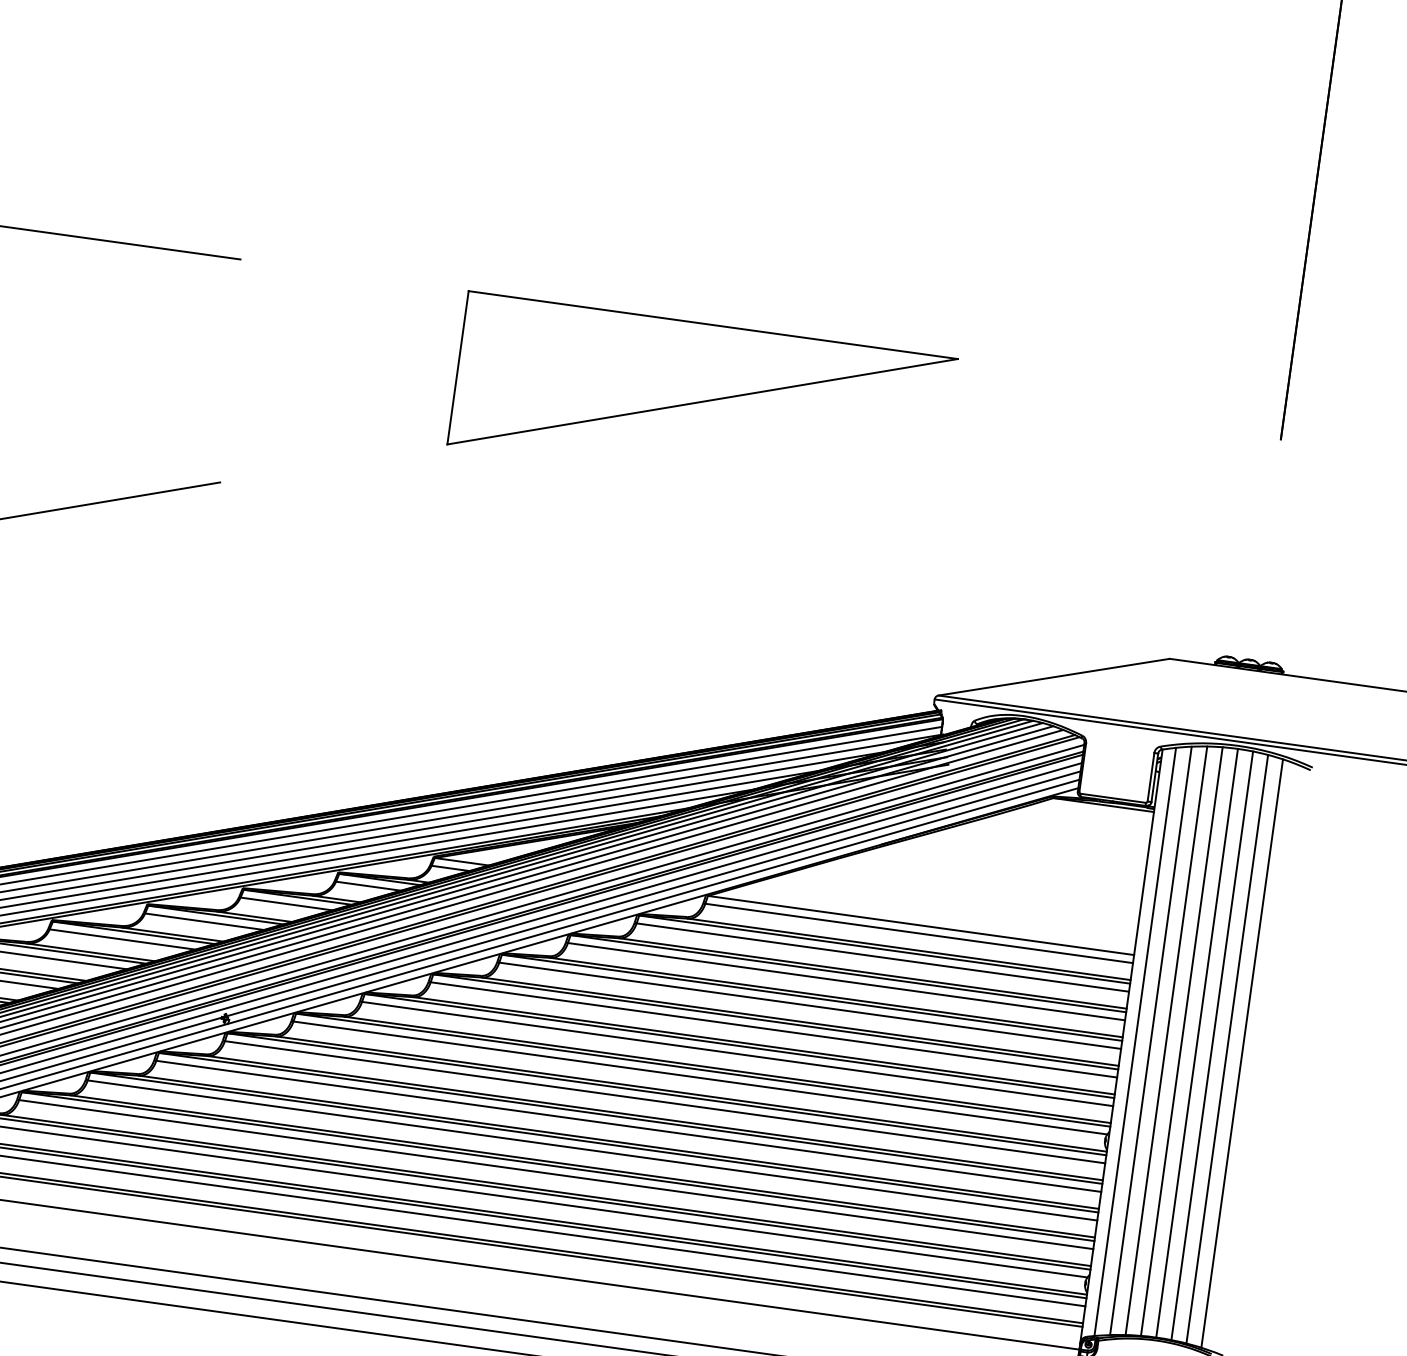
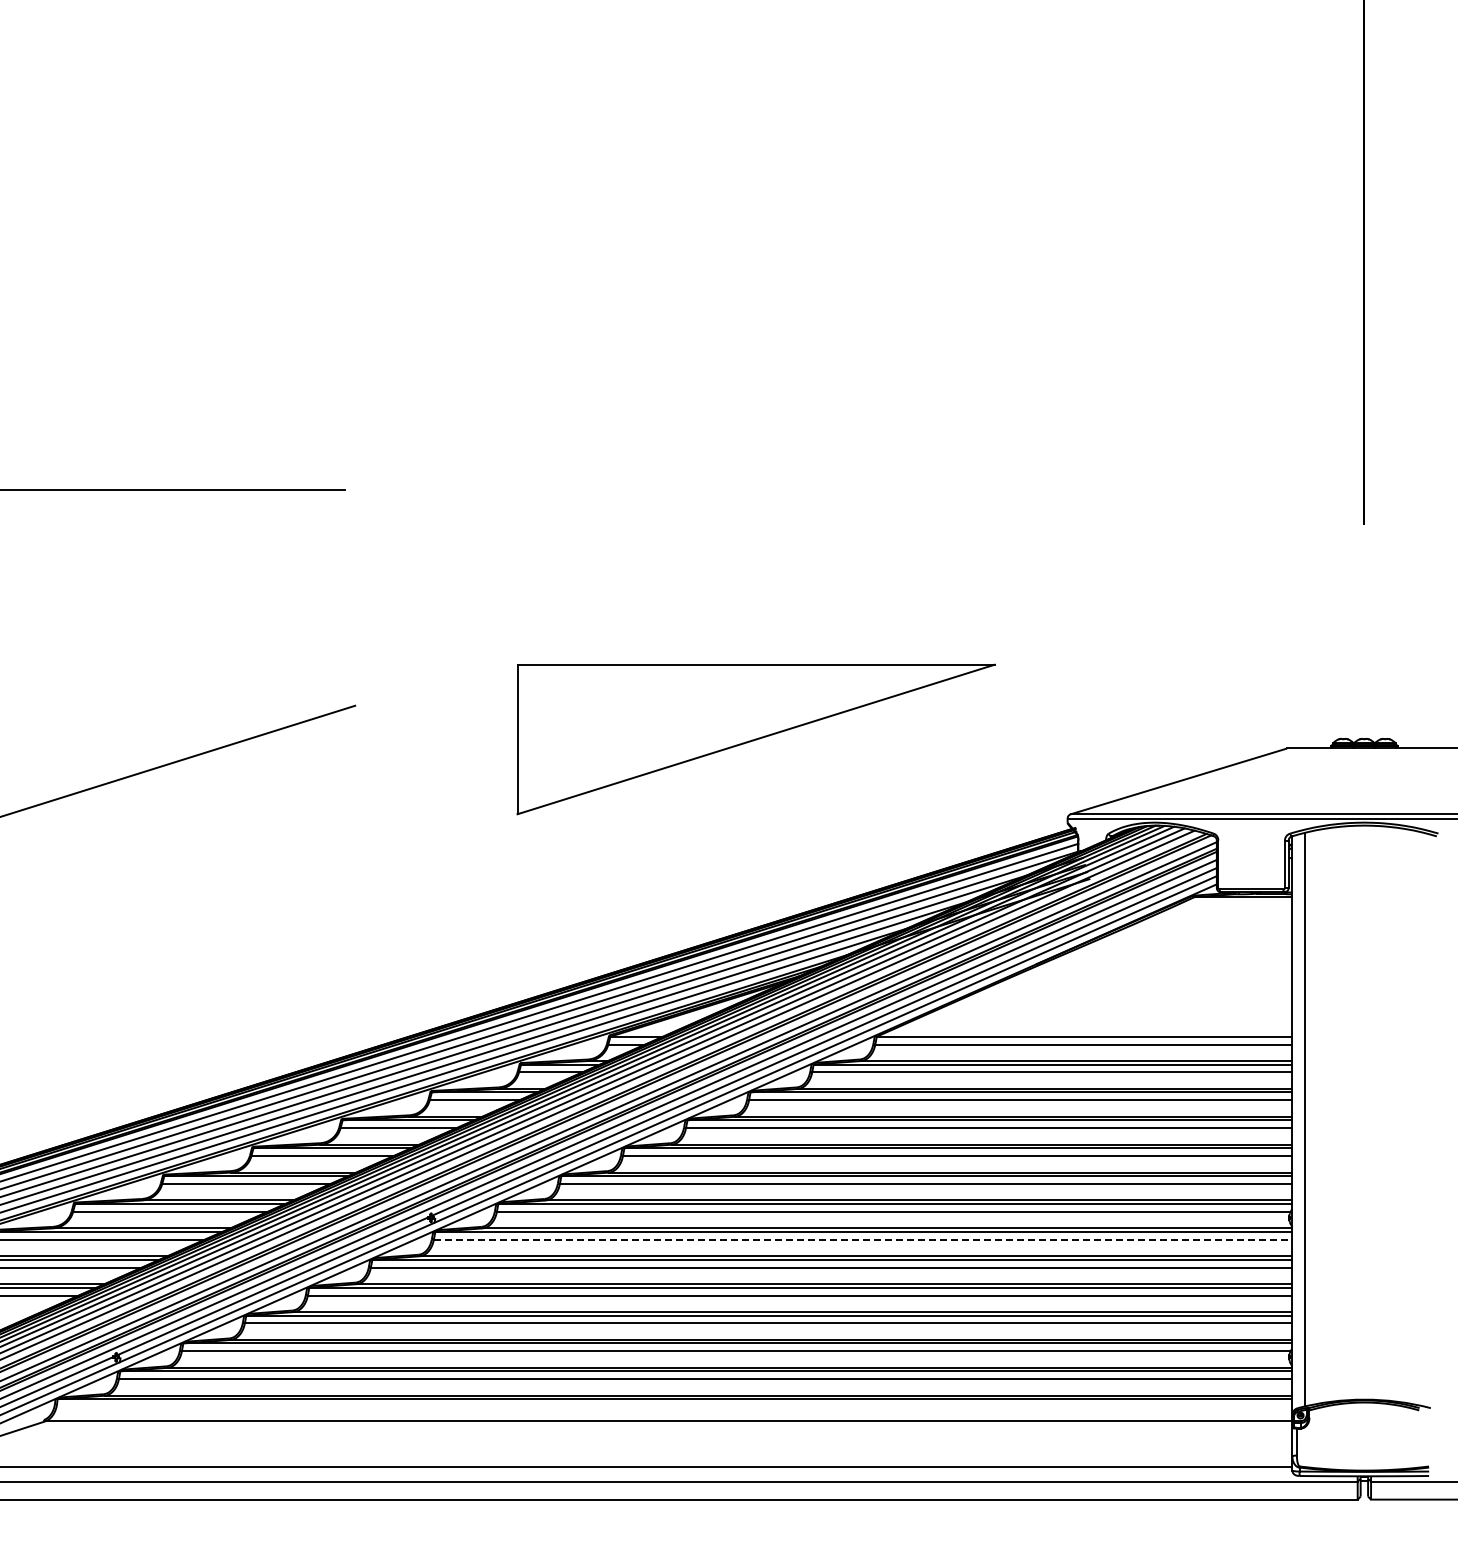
part: (702, 401) -> (755, 739), moved
line: (1150, 1040) -> (1319, 1116), removed
line: (1166, 1040) -> (1334, 1114), removed
line: (1181, 1041) -> (1349, 1113), removed
line: (1197, 1043) -> (1364, 1112), removed
line: (1212, 1046) -> (1379, 1113), removed
line: (1227, 1049) -> (1394, 1114), removed
line: (1241, 1053) -> (1408, 1116), removed
line: (665, 1102) -> (863, 1239), solid -> dashed

